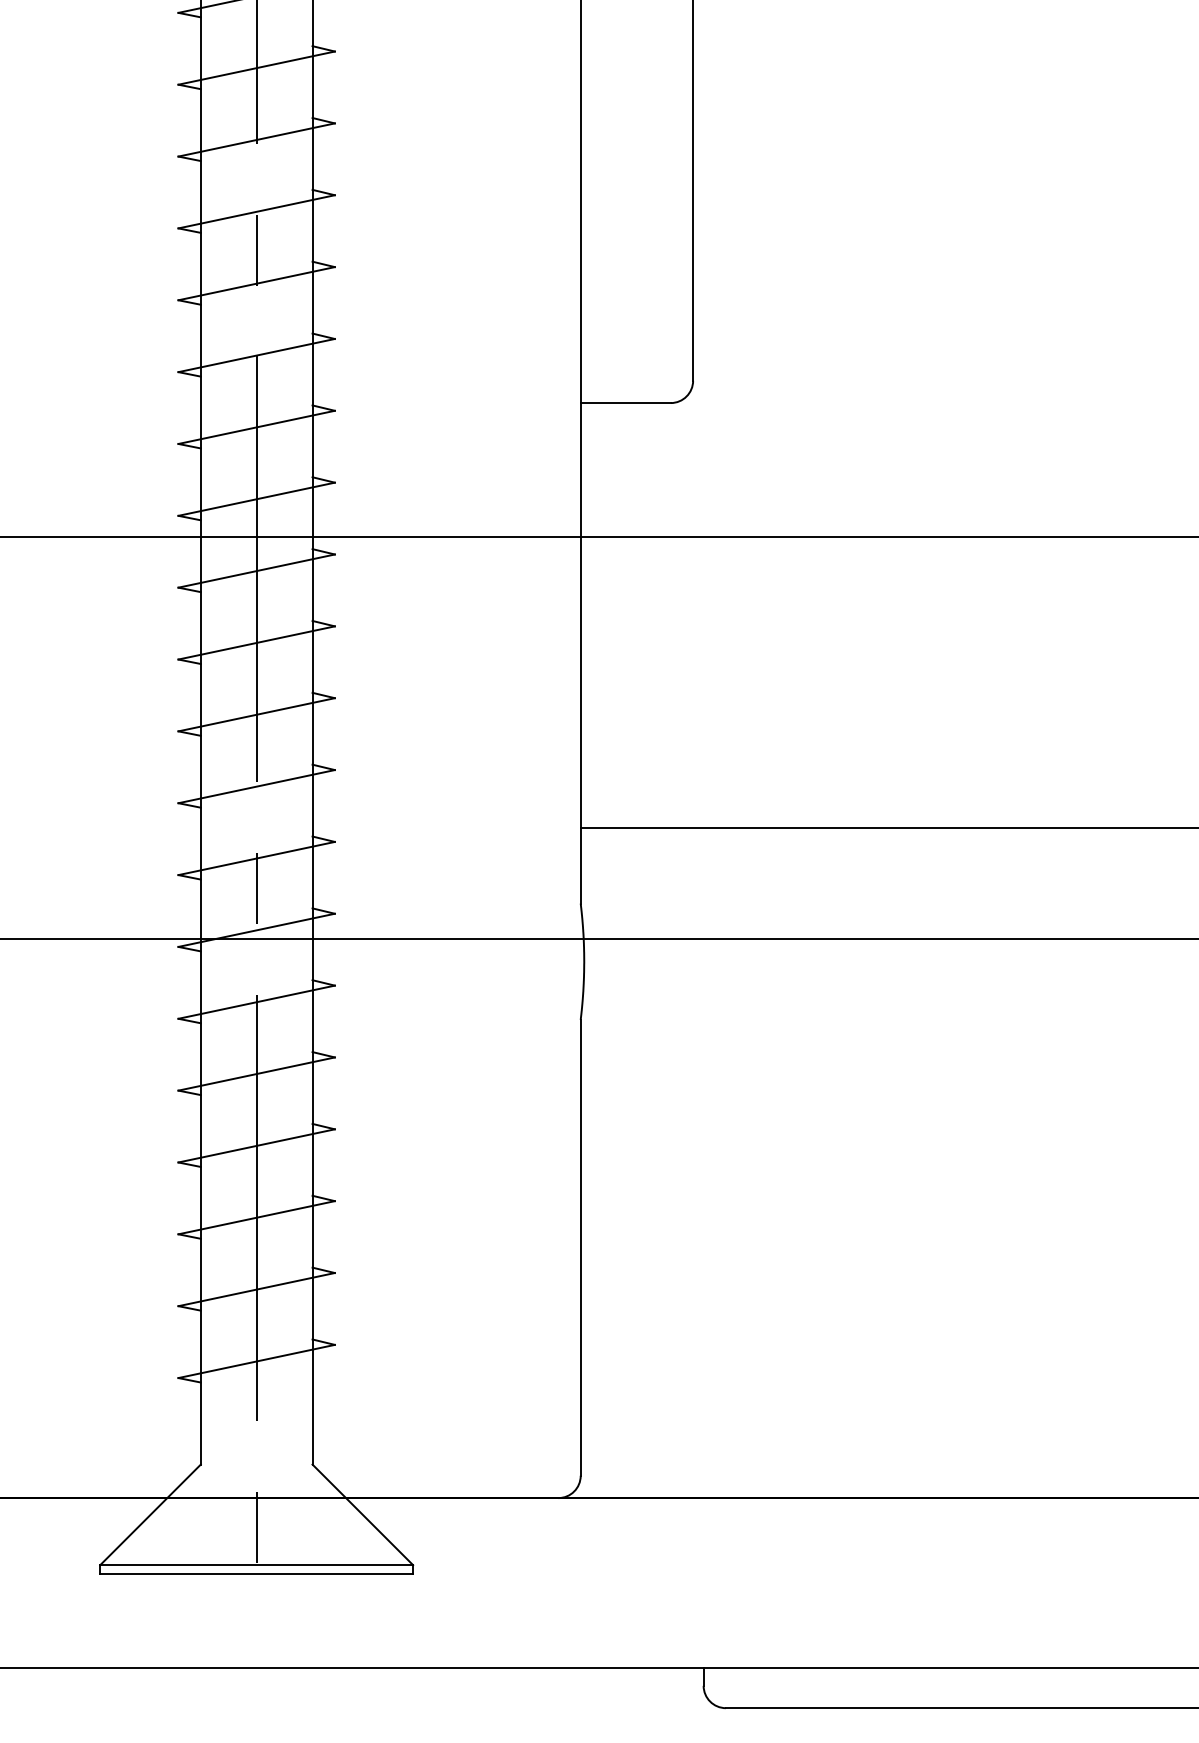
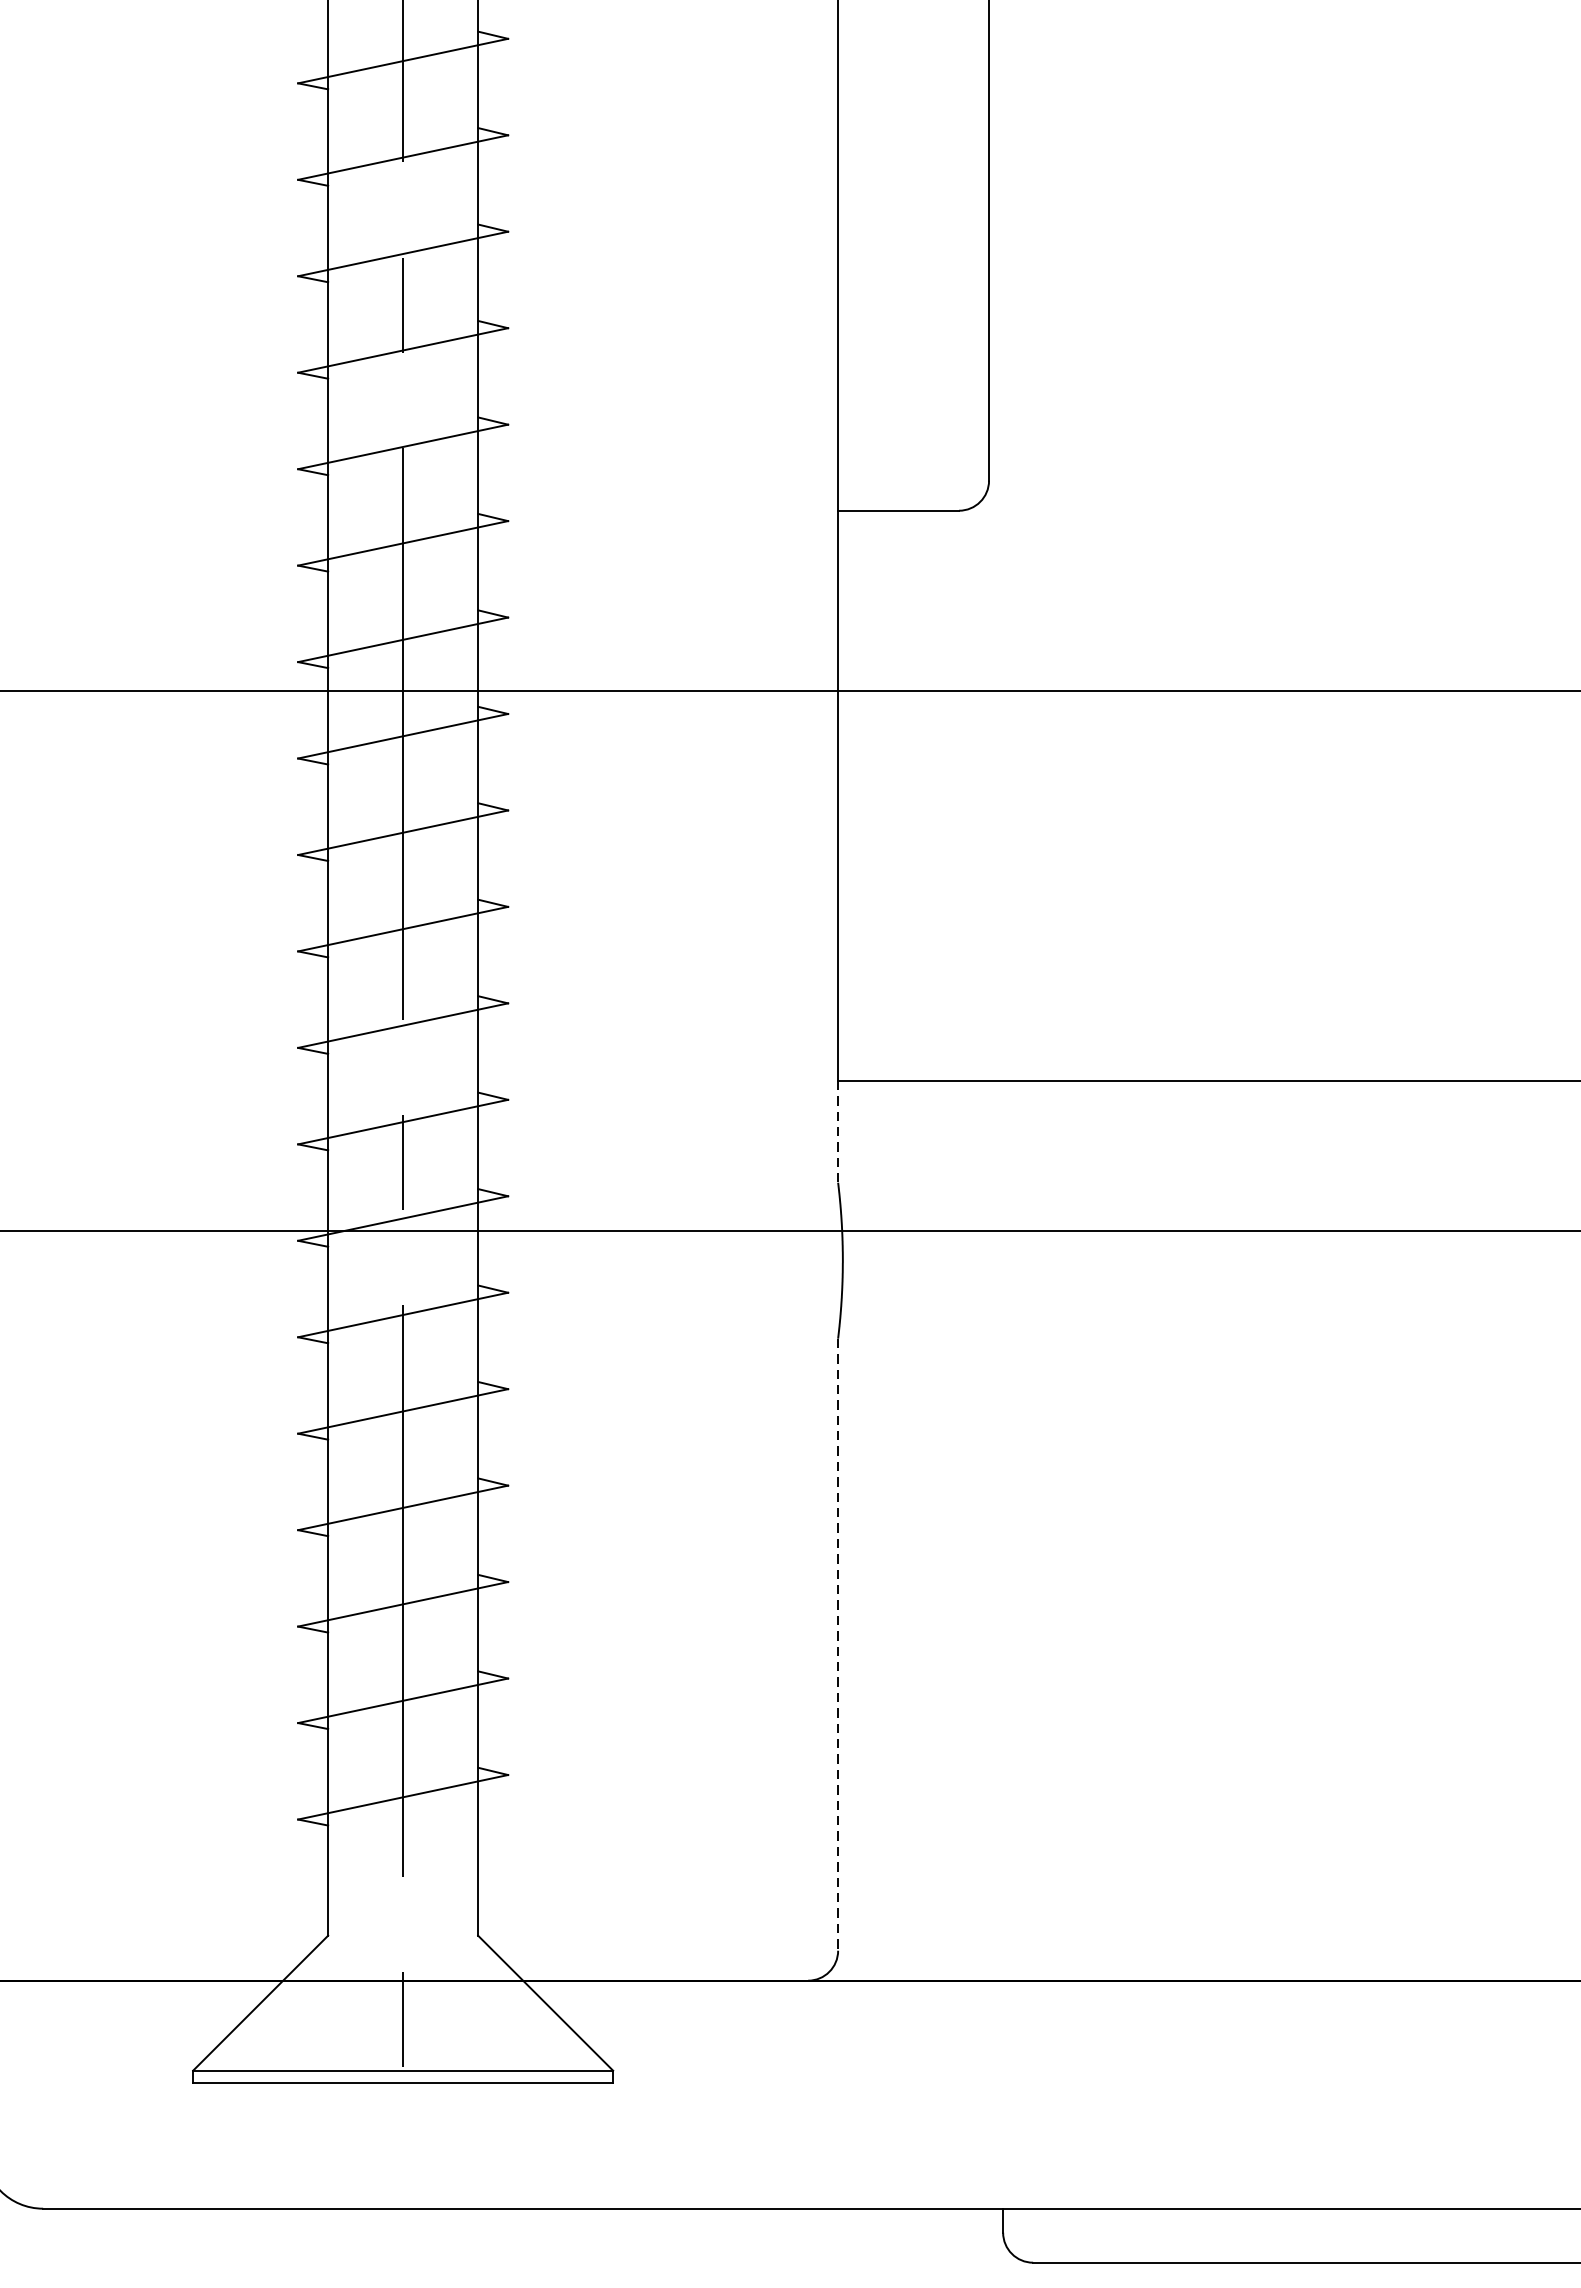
line: (580, 865) -> (837, 1131), solid -> dashed
line: (580, 1247) -> (837, 1644), solid -> dashed

